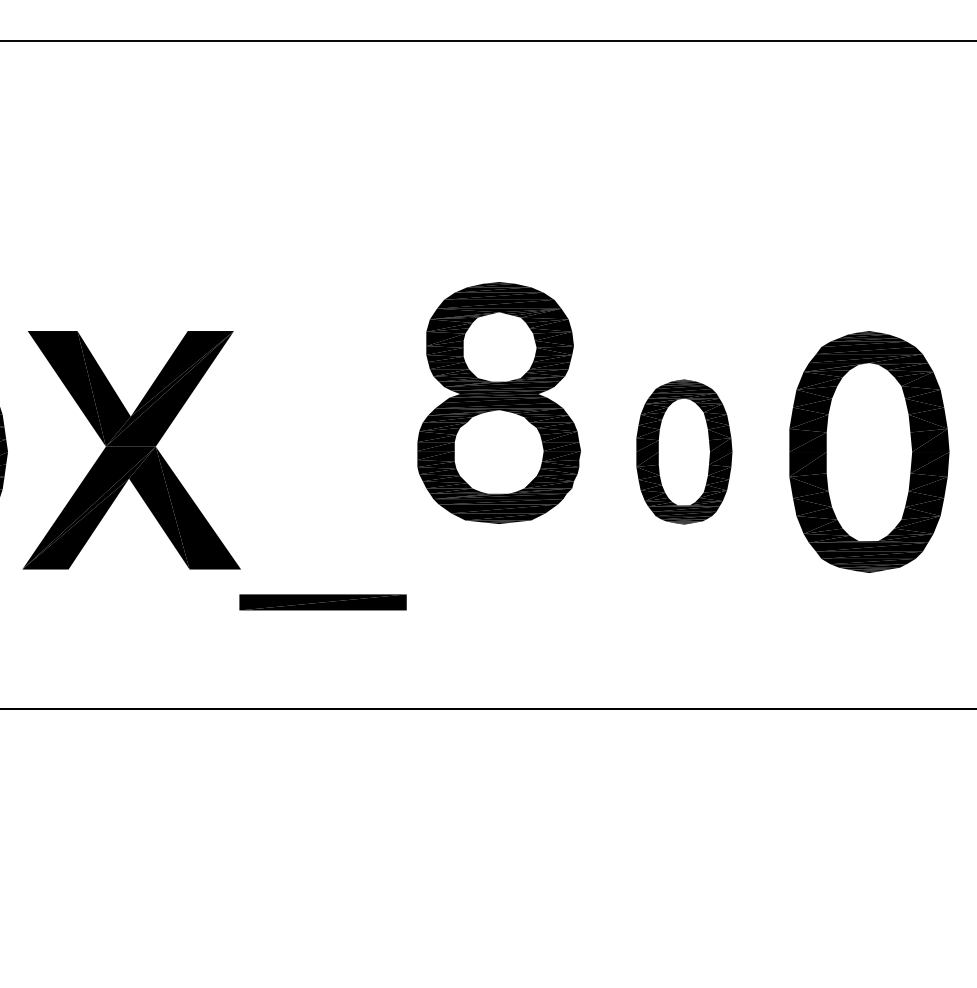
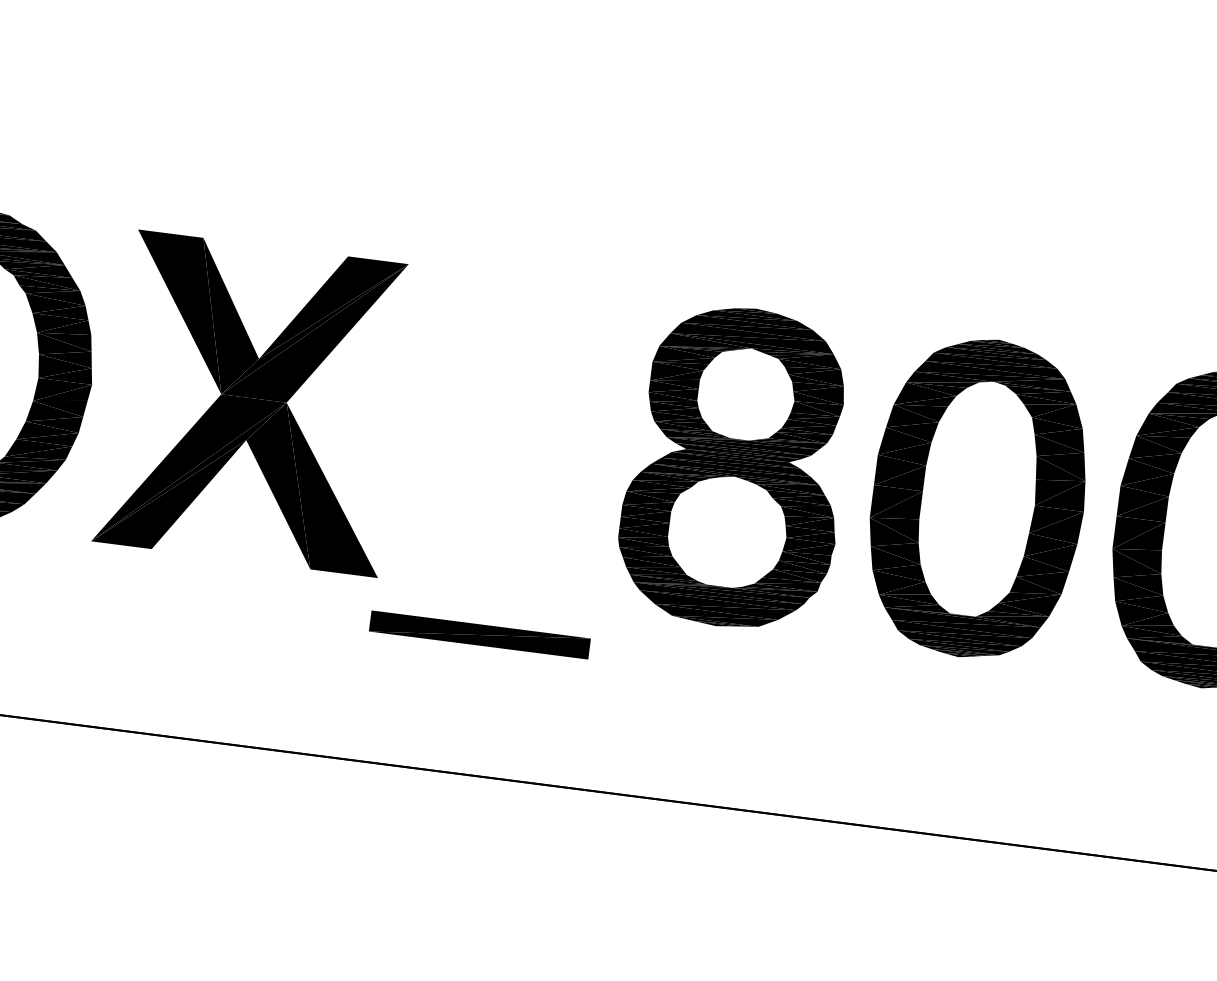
part: (498, 402) -> (735, 466), moved
part: (684, 451) -> (979, 497), size x1.67

